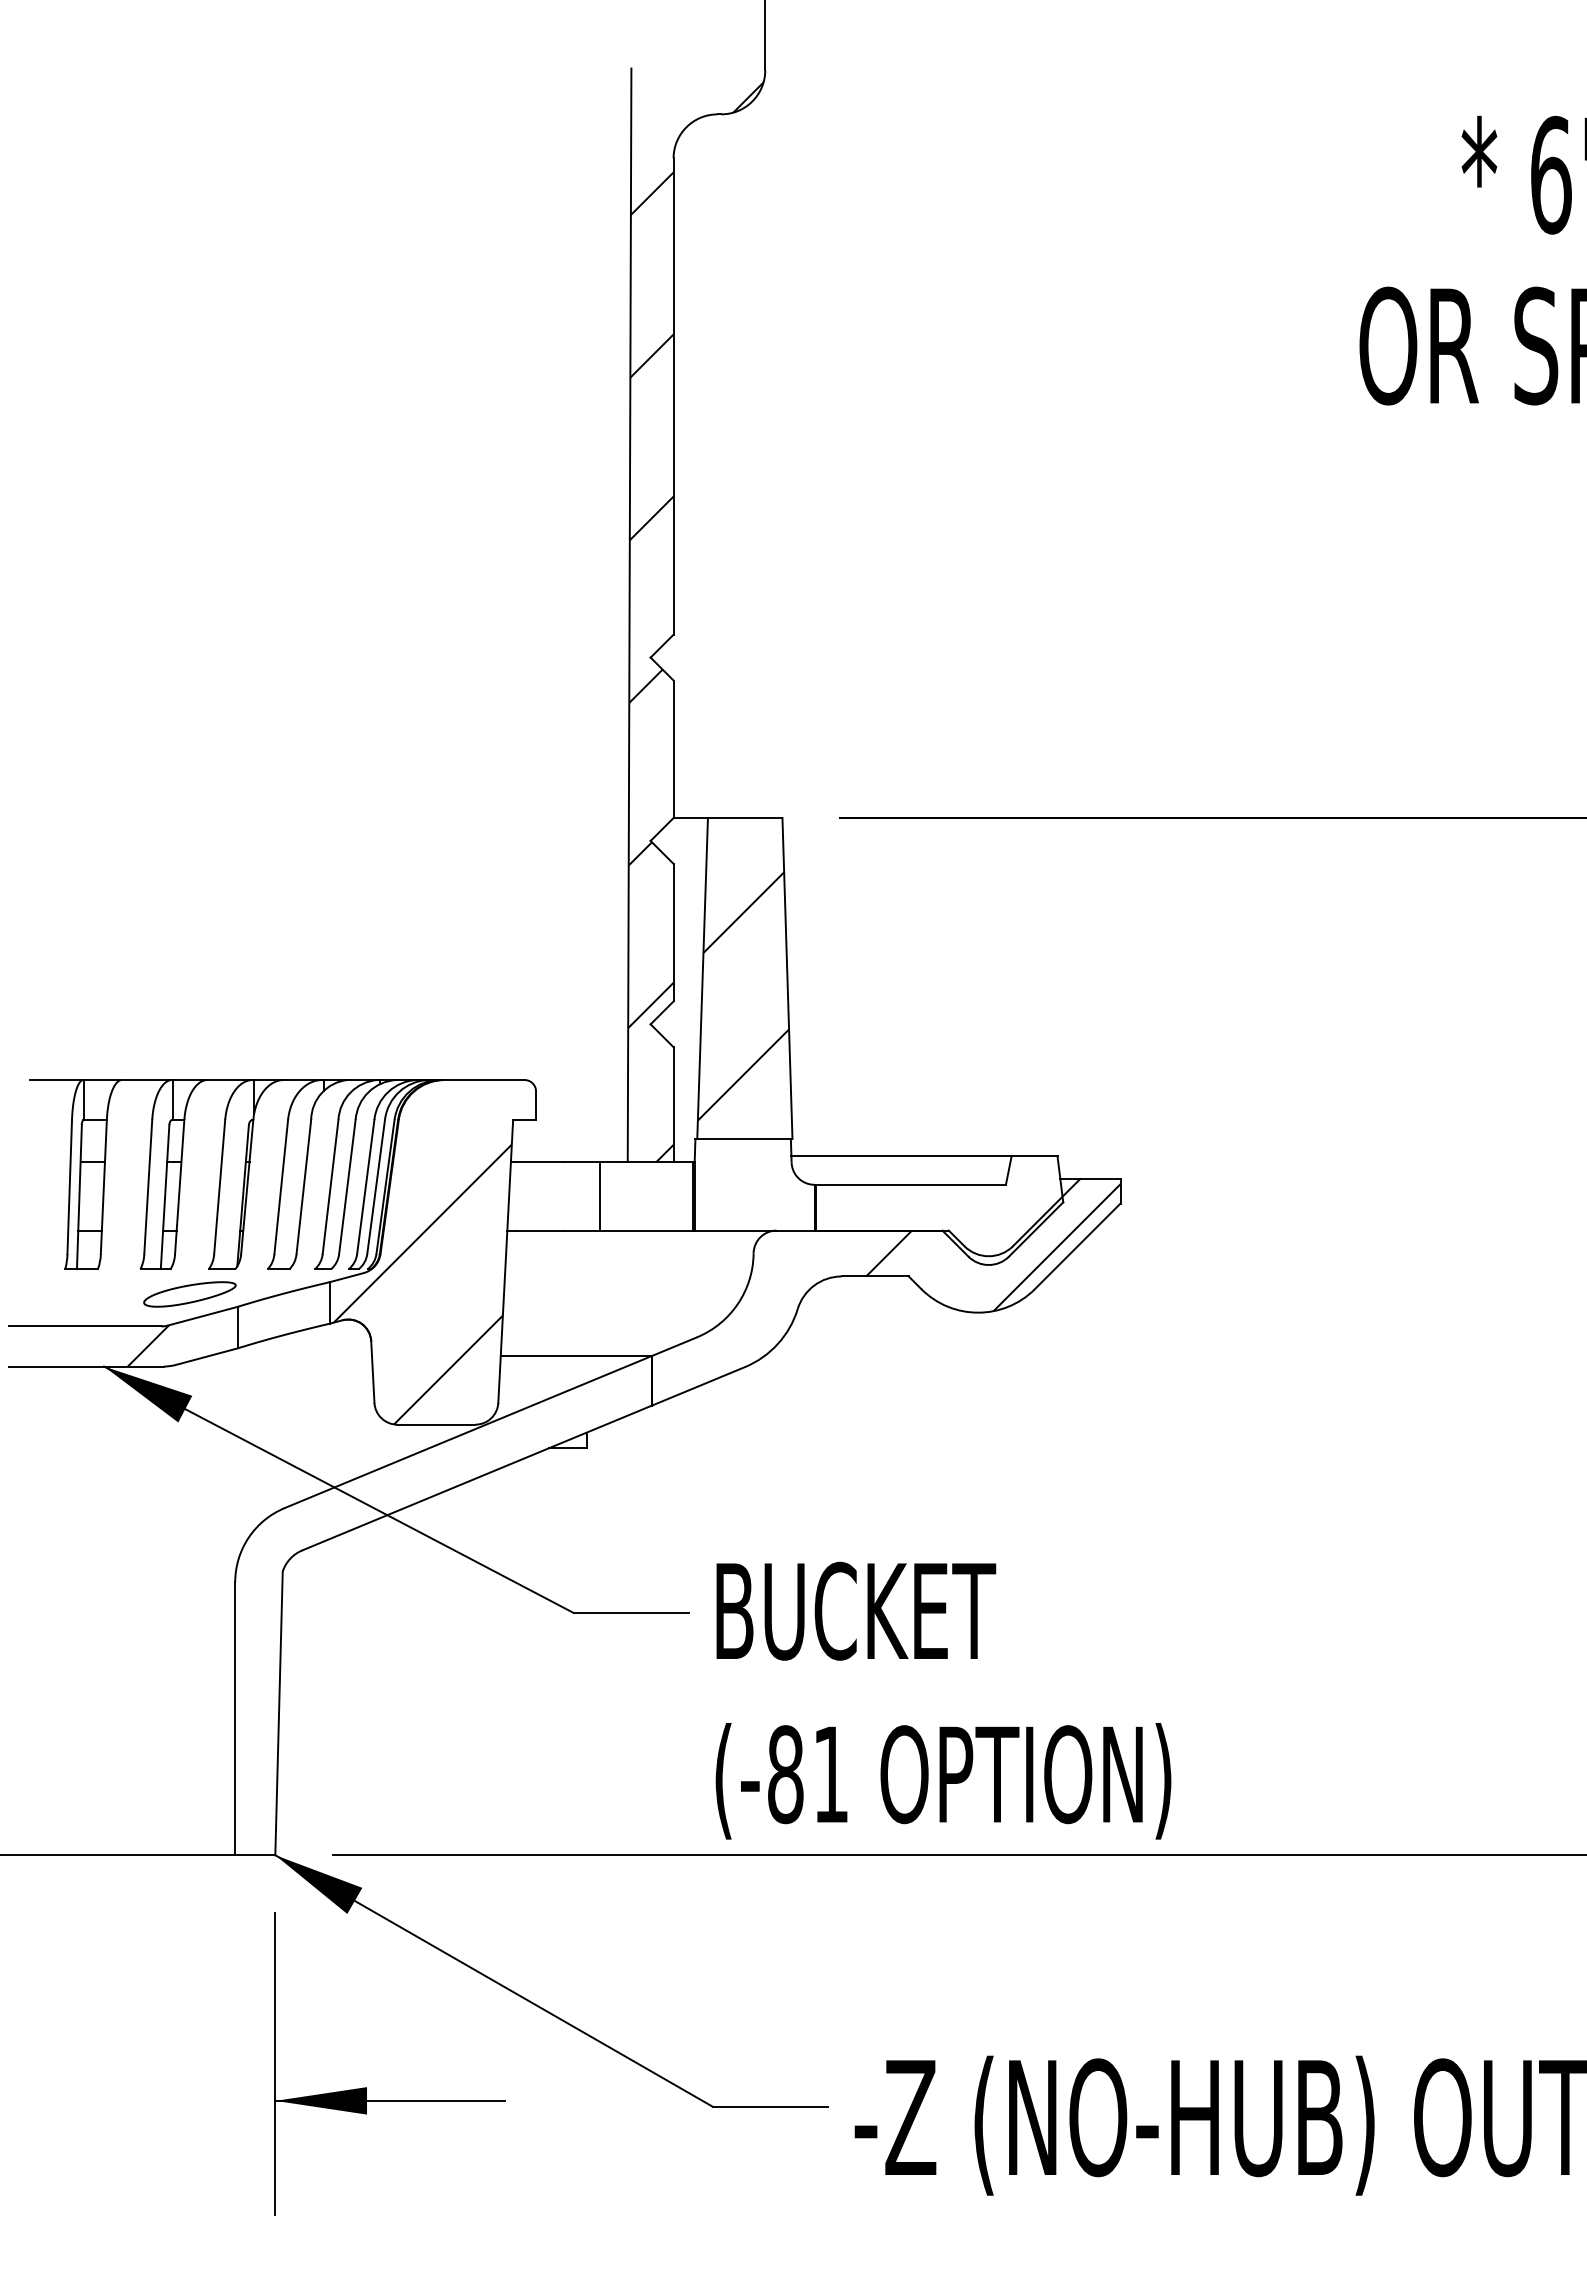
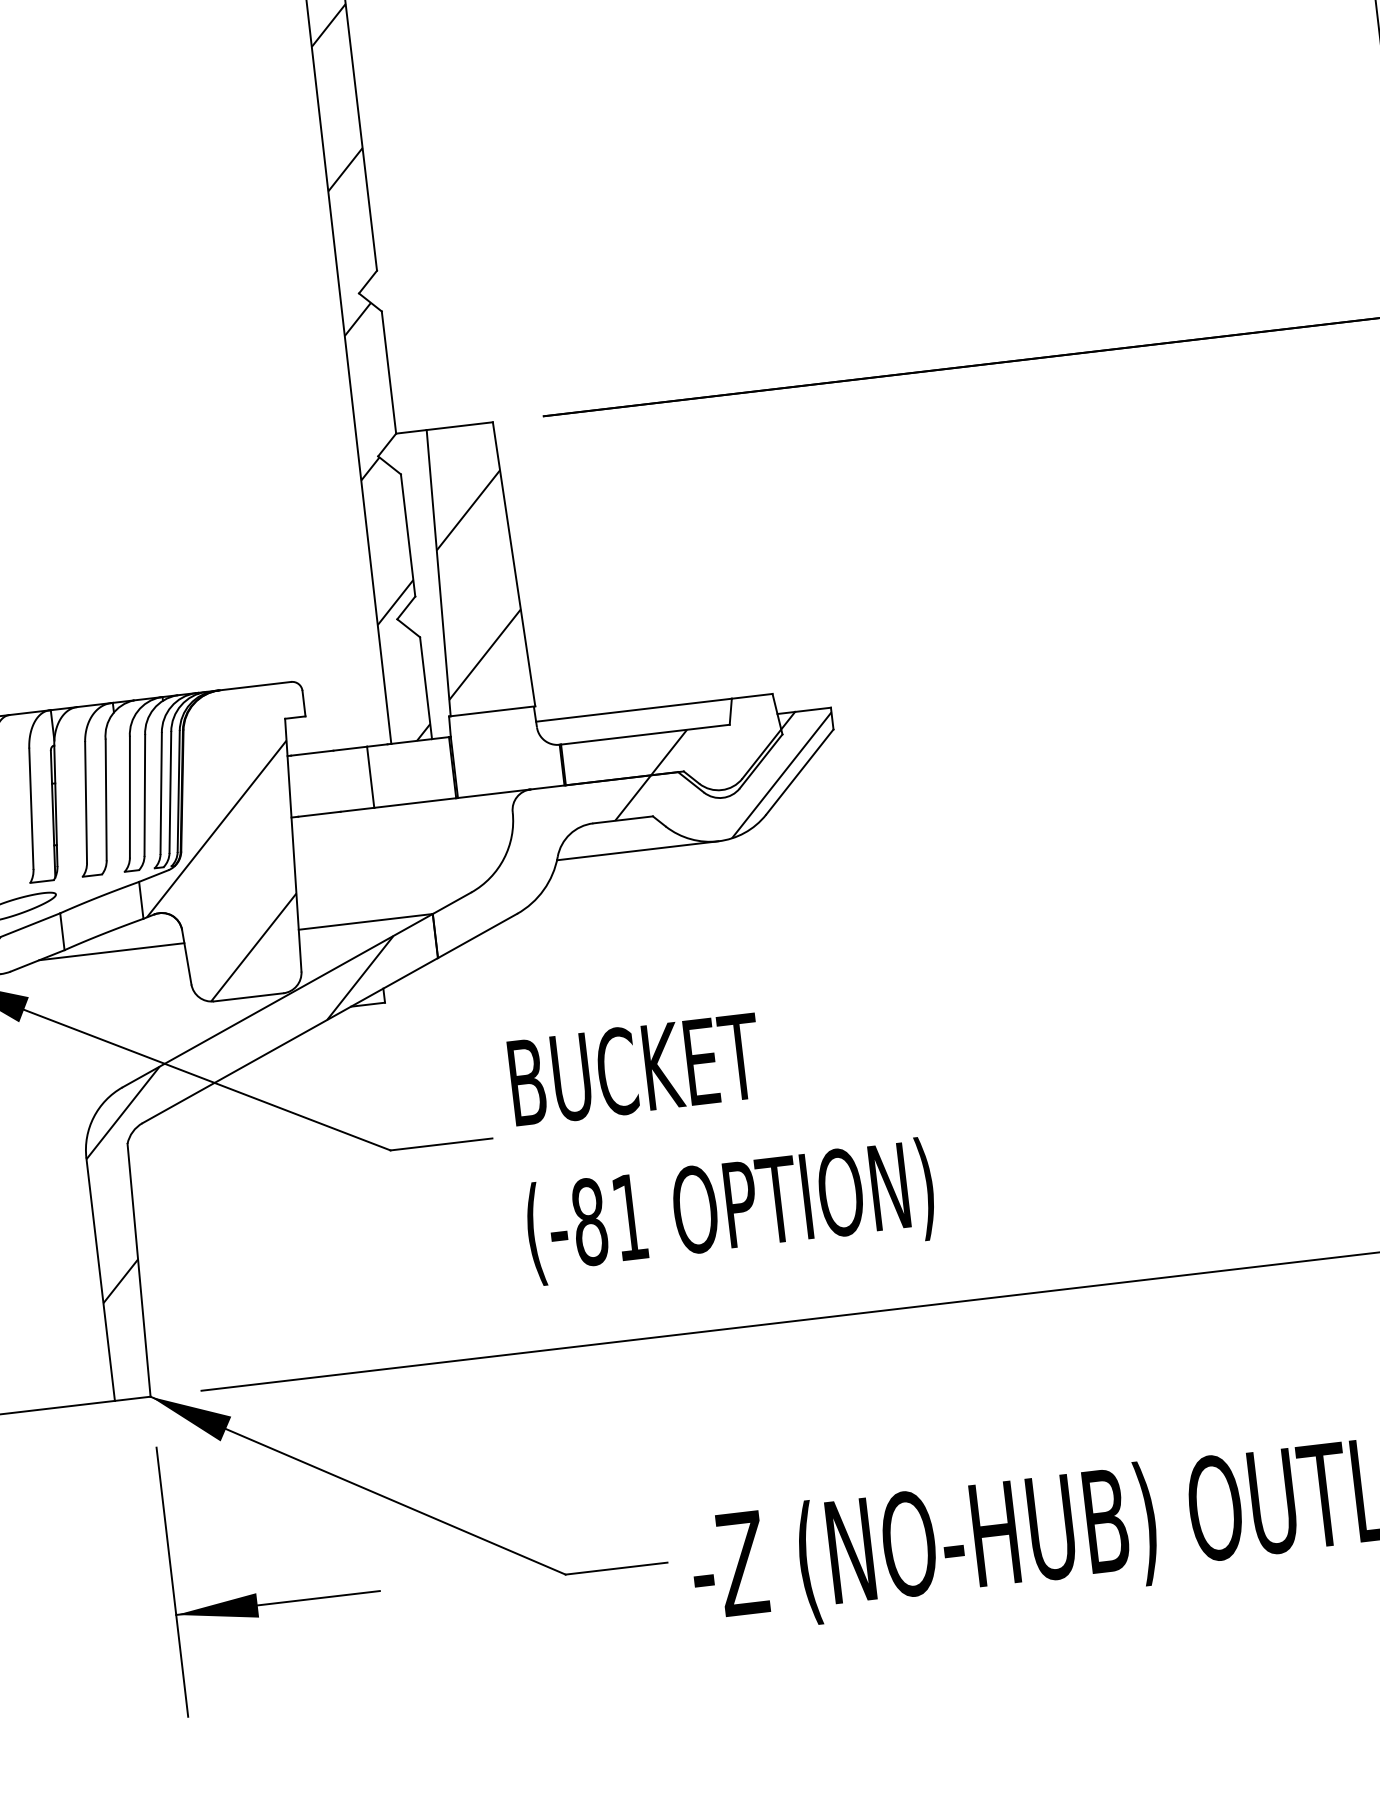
hatch: (934, 1207) -> (668, 752), added
line: (887, 1312) -> (637, 850), added
line: (290, 1356) -> (111, 952), added
hatch: (420, 1560) -> (248, 1119), added
text: (943, 1700) -> (722, 1139), moved

